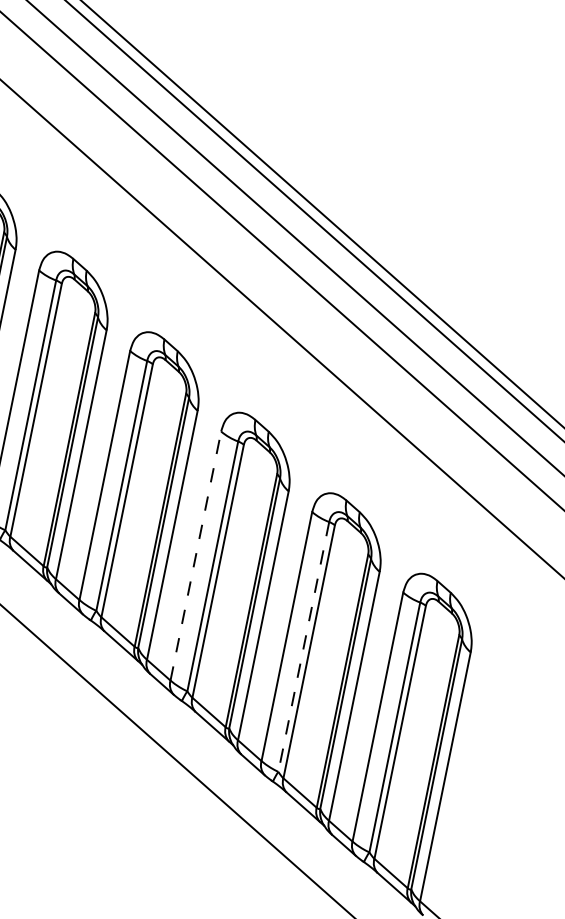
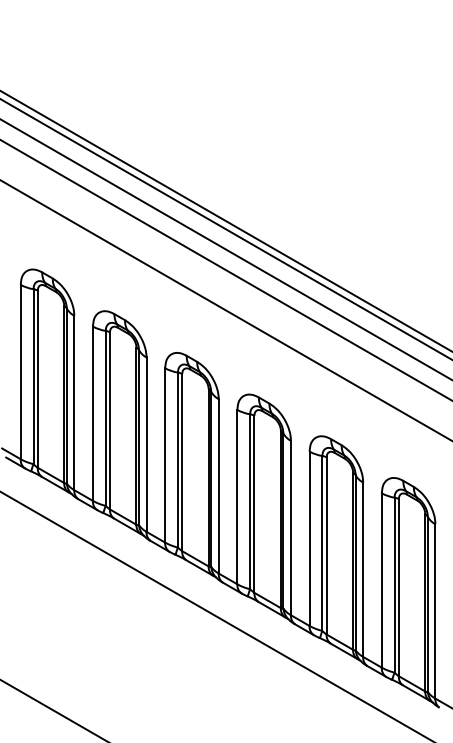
line: (196, 555) -> (237, 496), dashed -> solid
line: (303, 647) -> (322, 543), dashed -> solid

